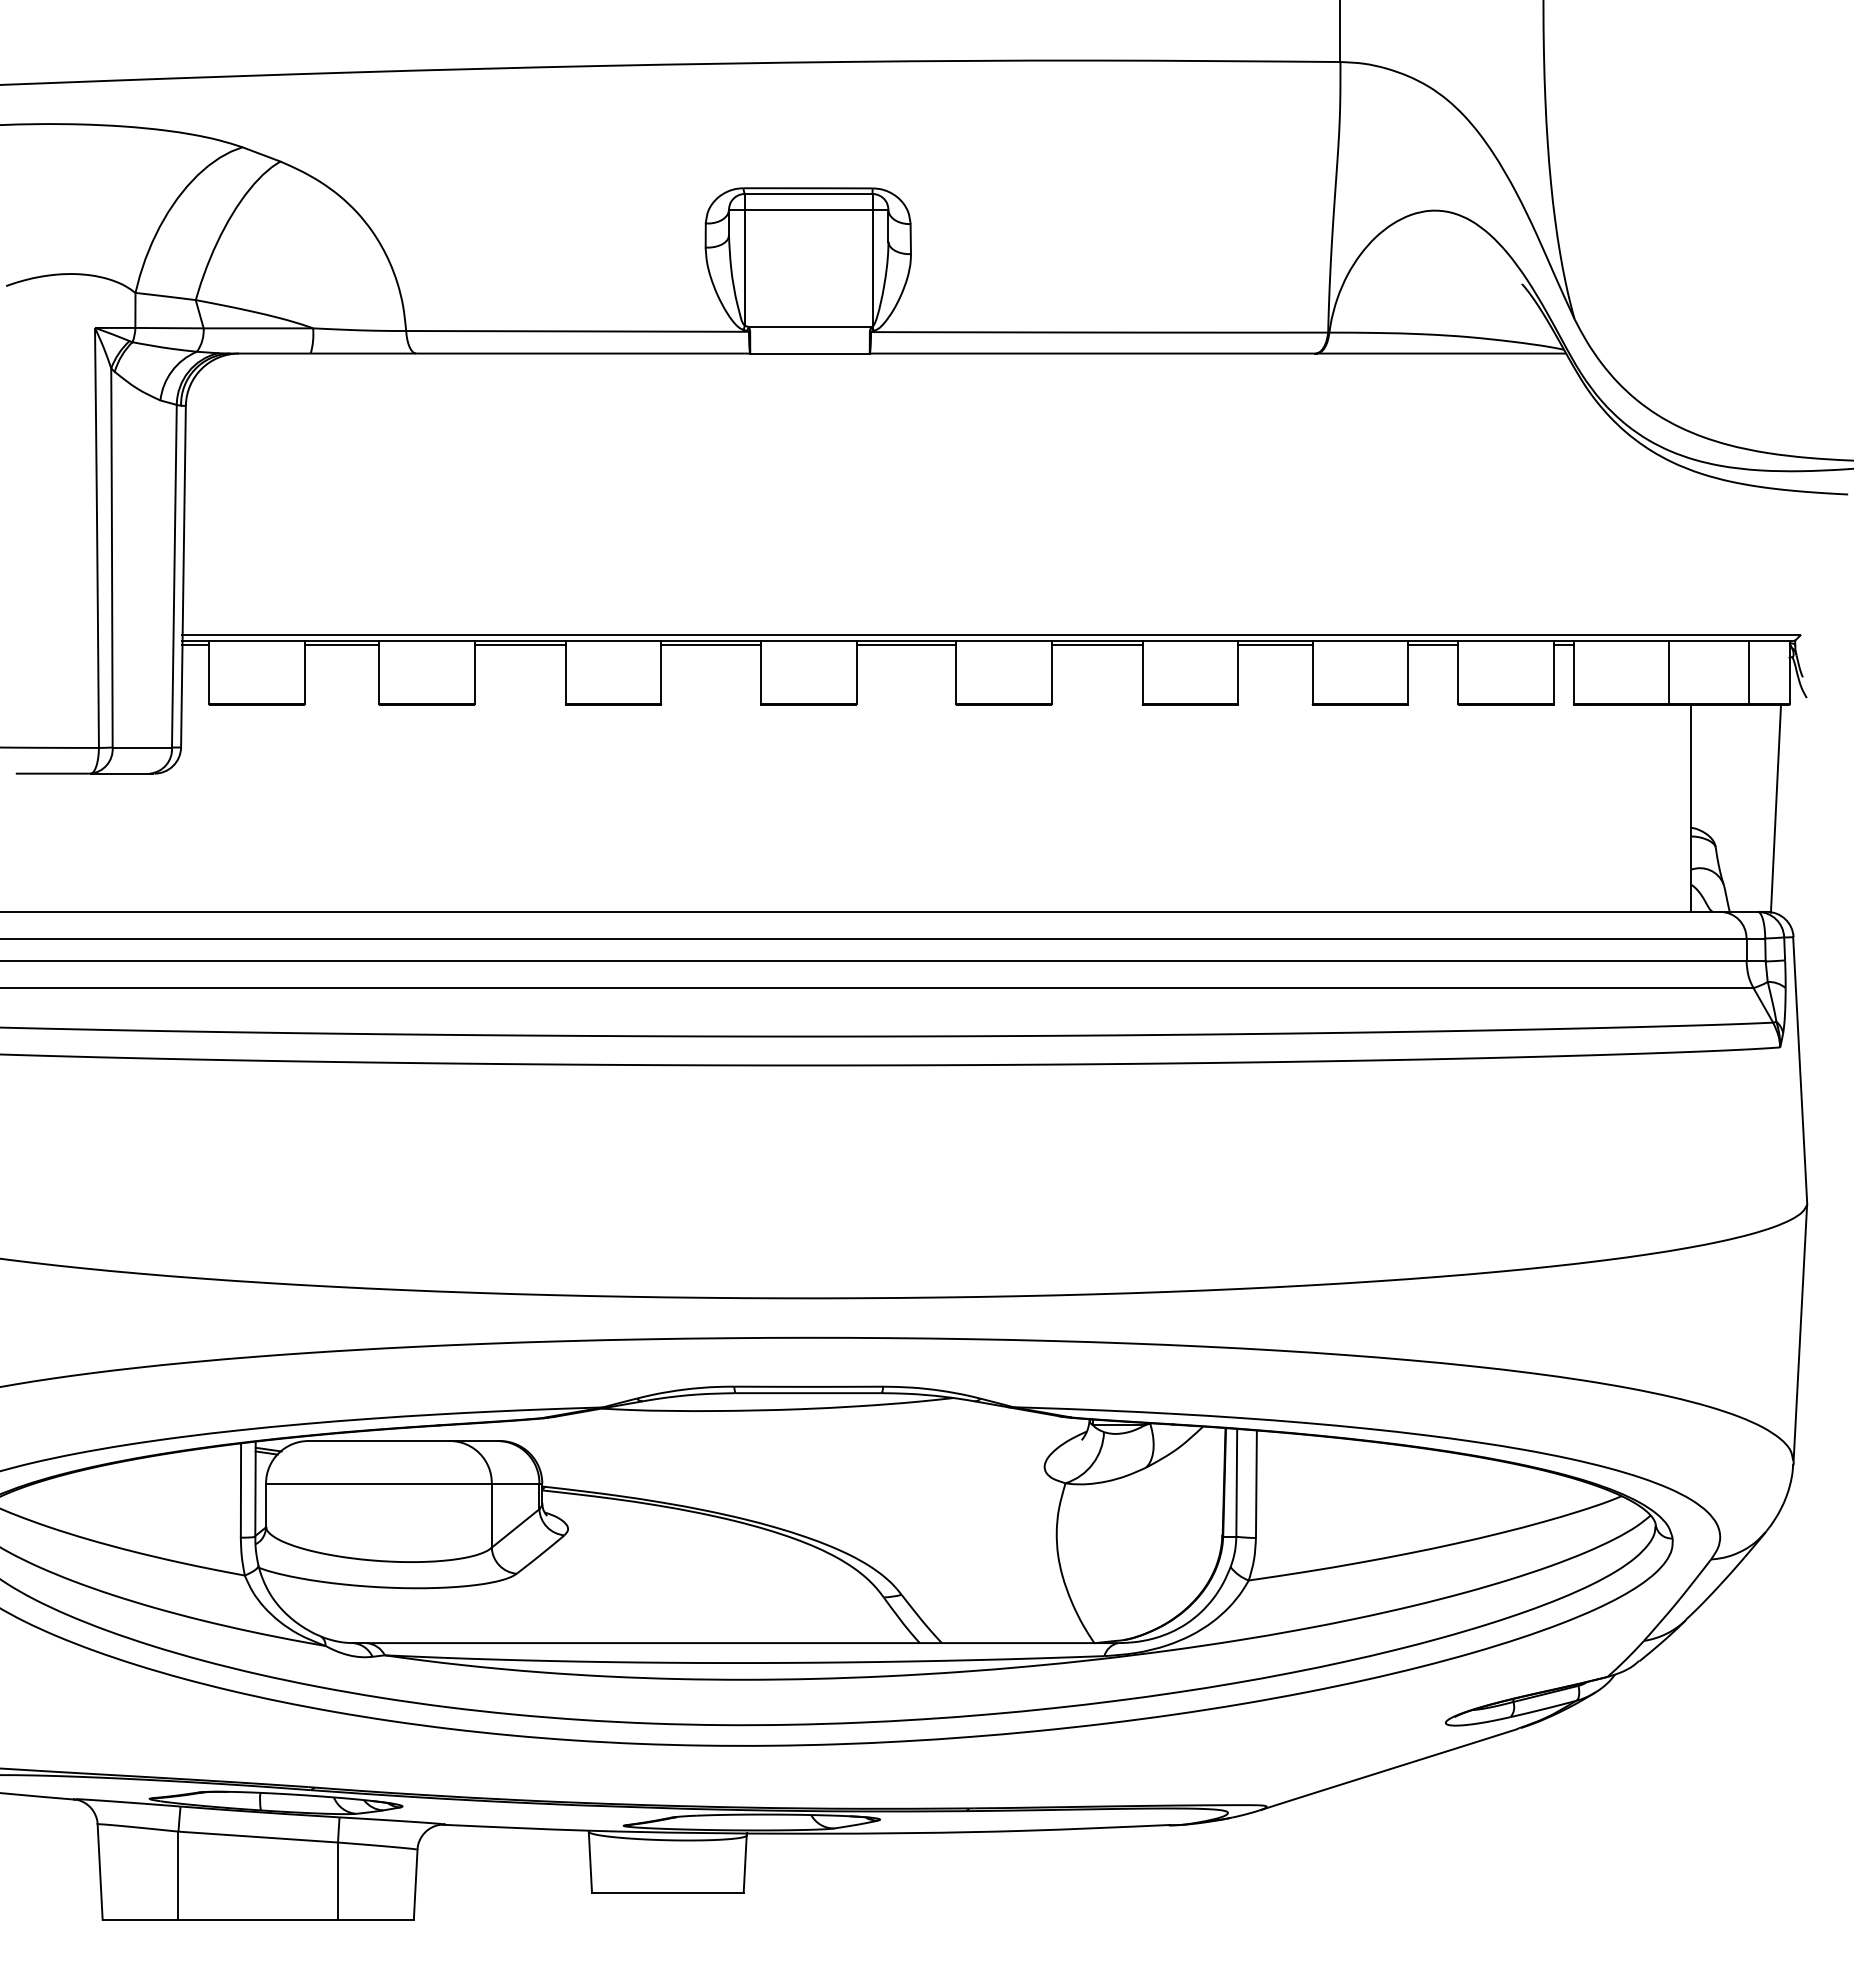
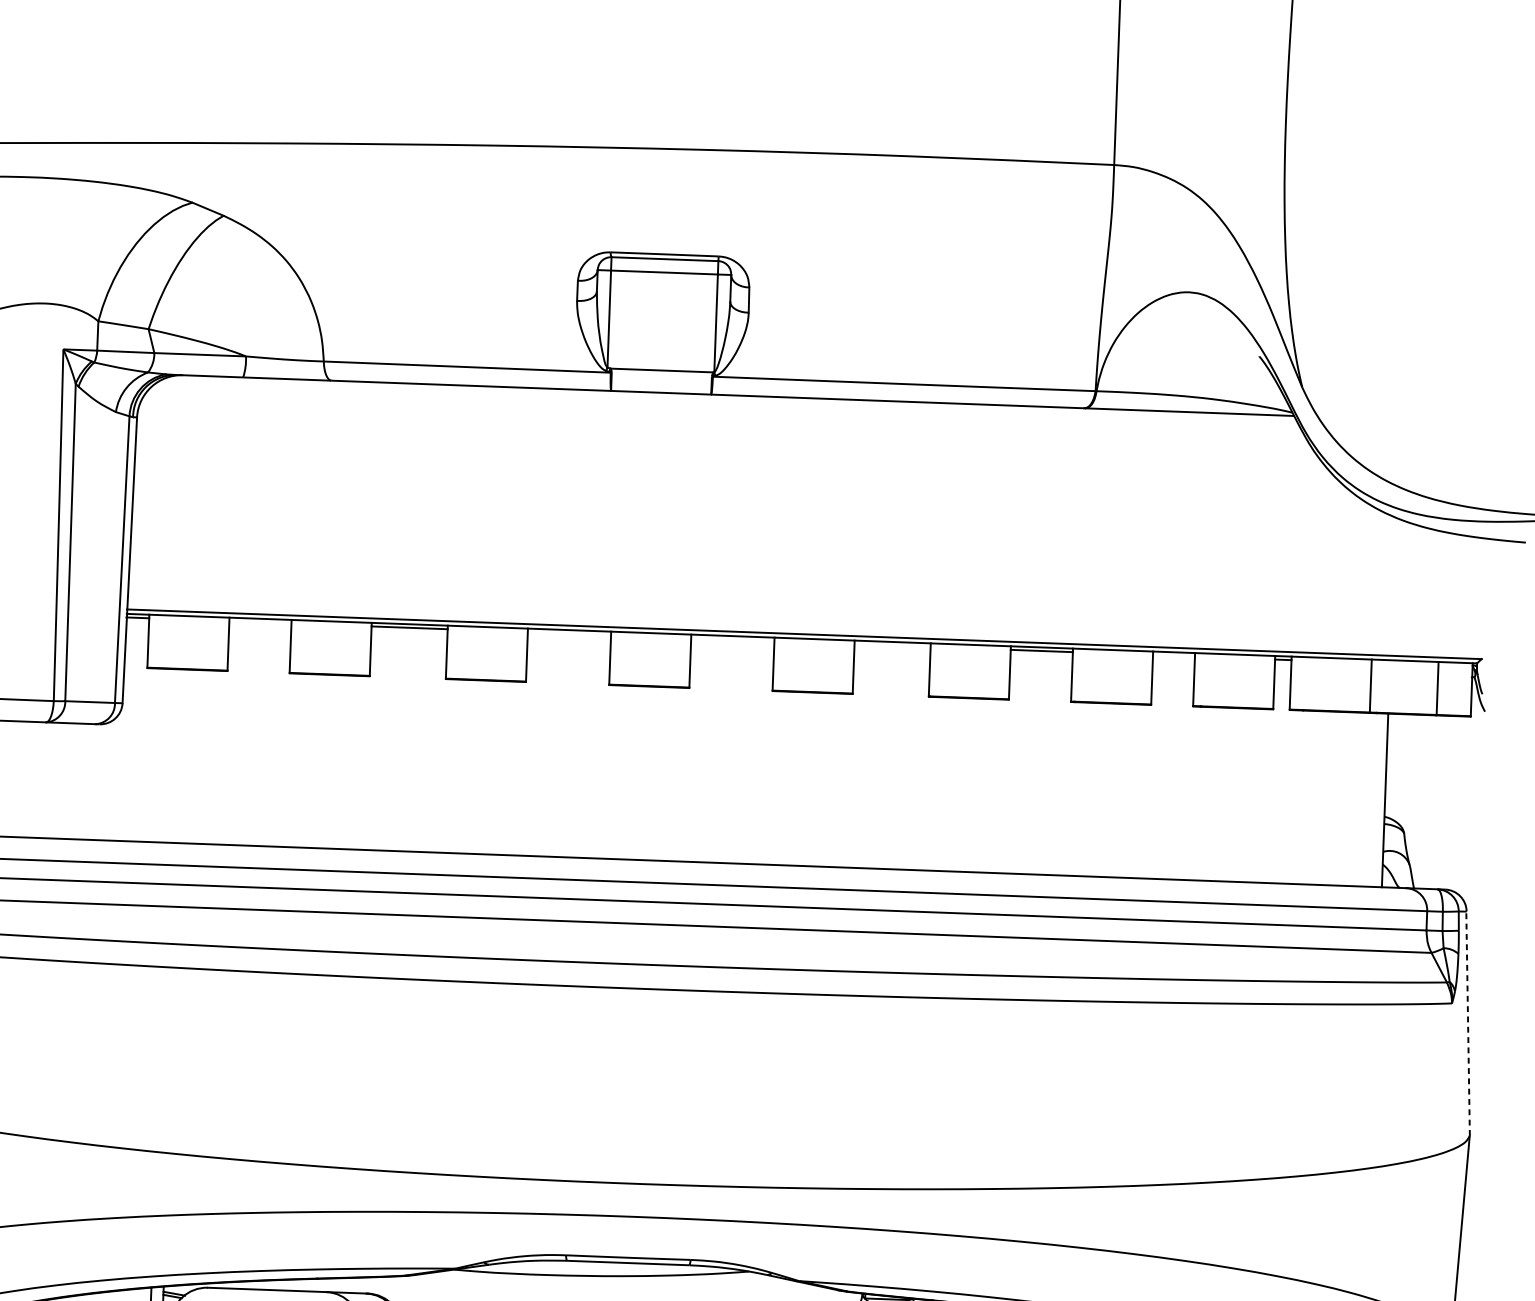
line: (341, 644) -> (260, 621), removed
line: (710, 644) -> (568, 633), removed
line: (905, 644) -> (732, 639), removed
line: (1096, 644) -> (892, 645), removed
line: (1433, 644) -> (1174, 655), removed
line: (1775, 808) -> (1455, 803), removed
line: (1800, 1070) -> (1468, 1023), solid -> dashed

